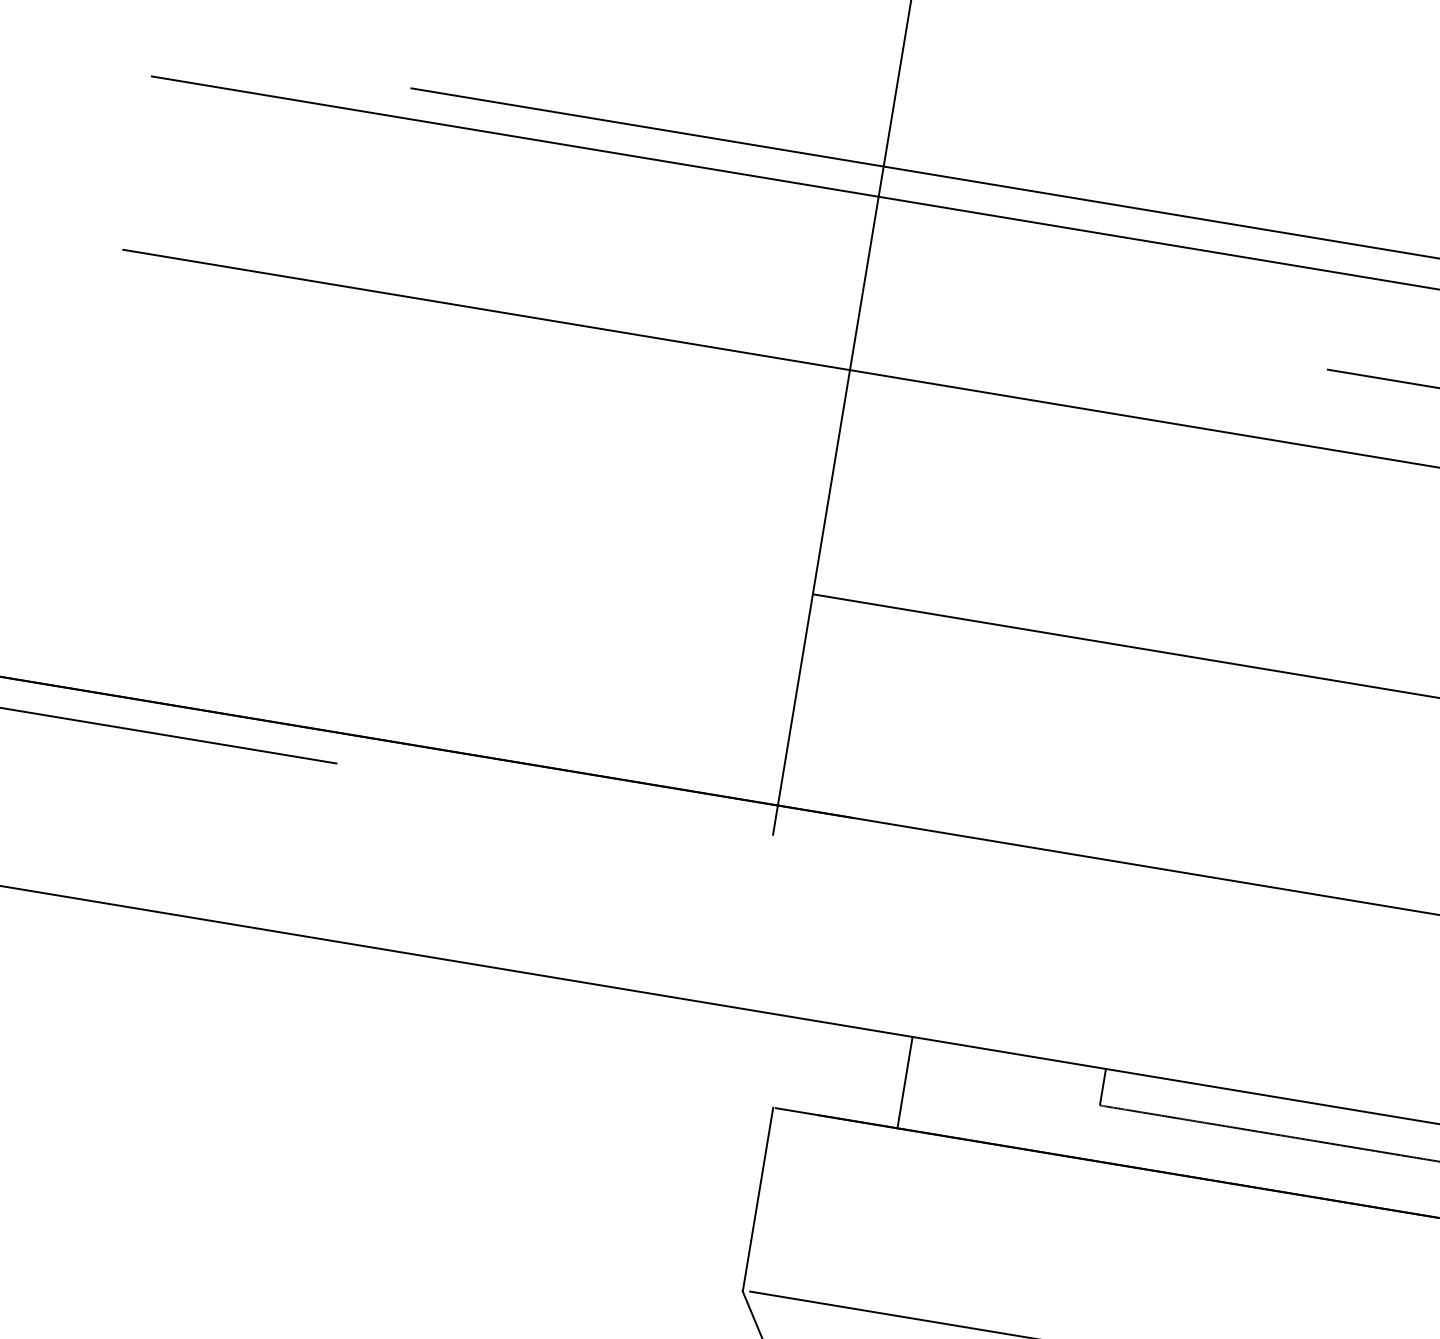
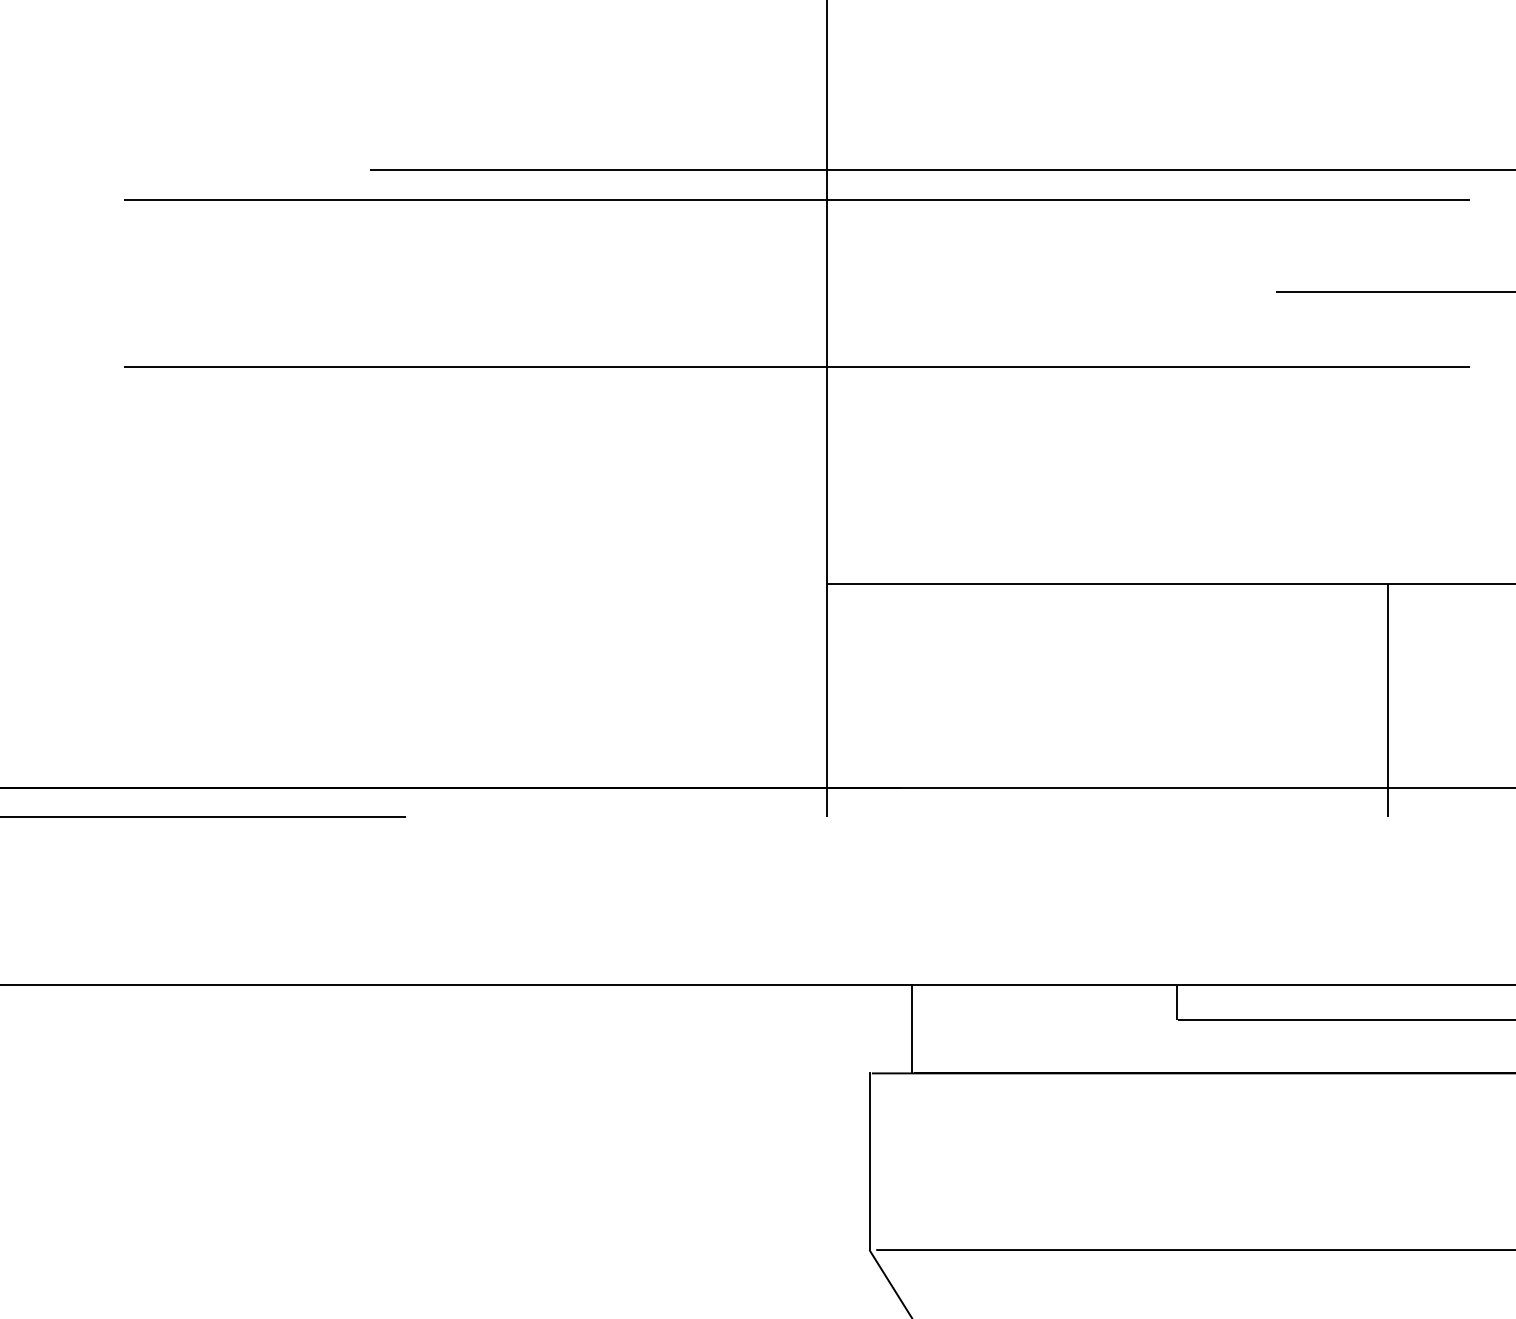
line: (1373, 810) -> (1388, 700), added
line: (905, 1082) -> (912, 1029), moved

